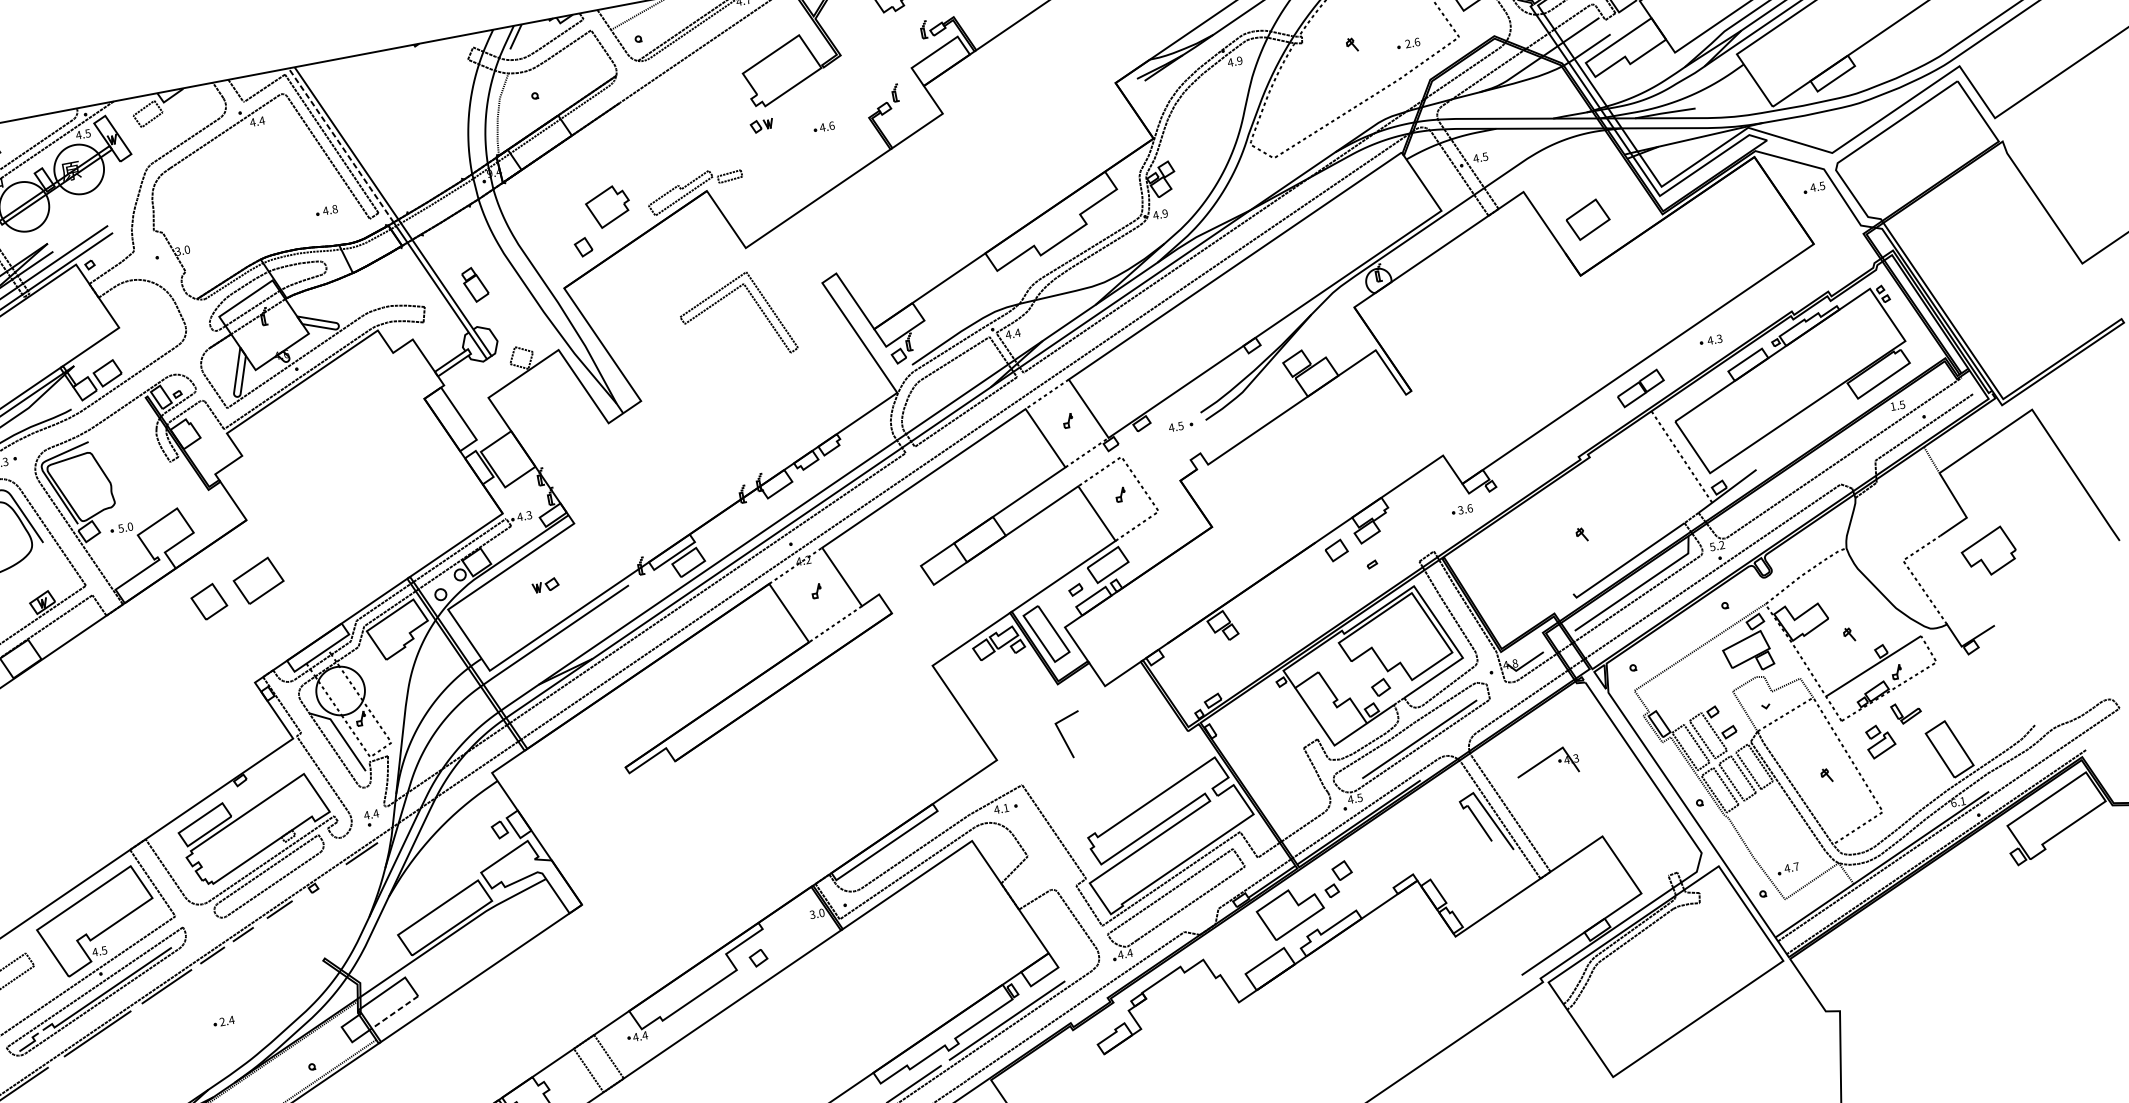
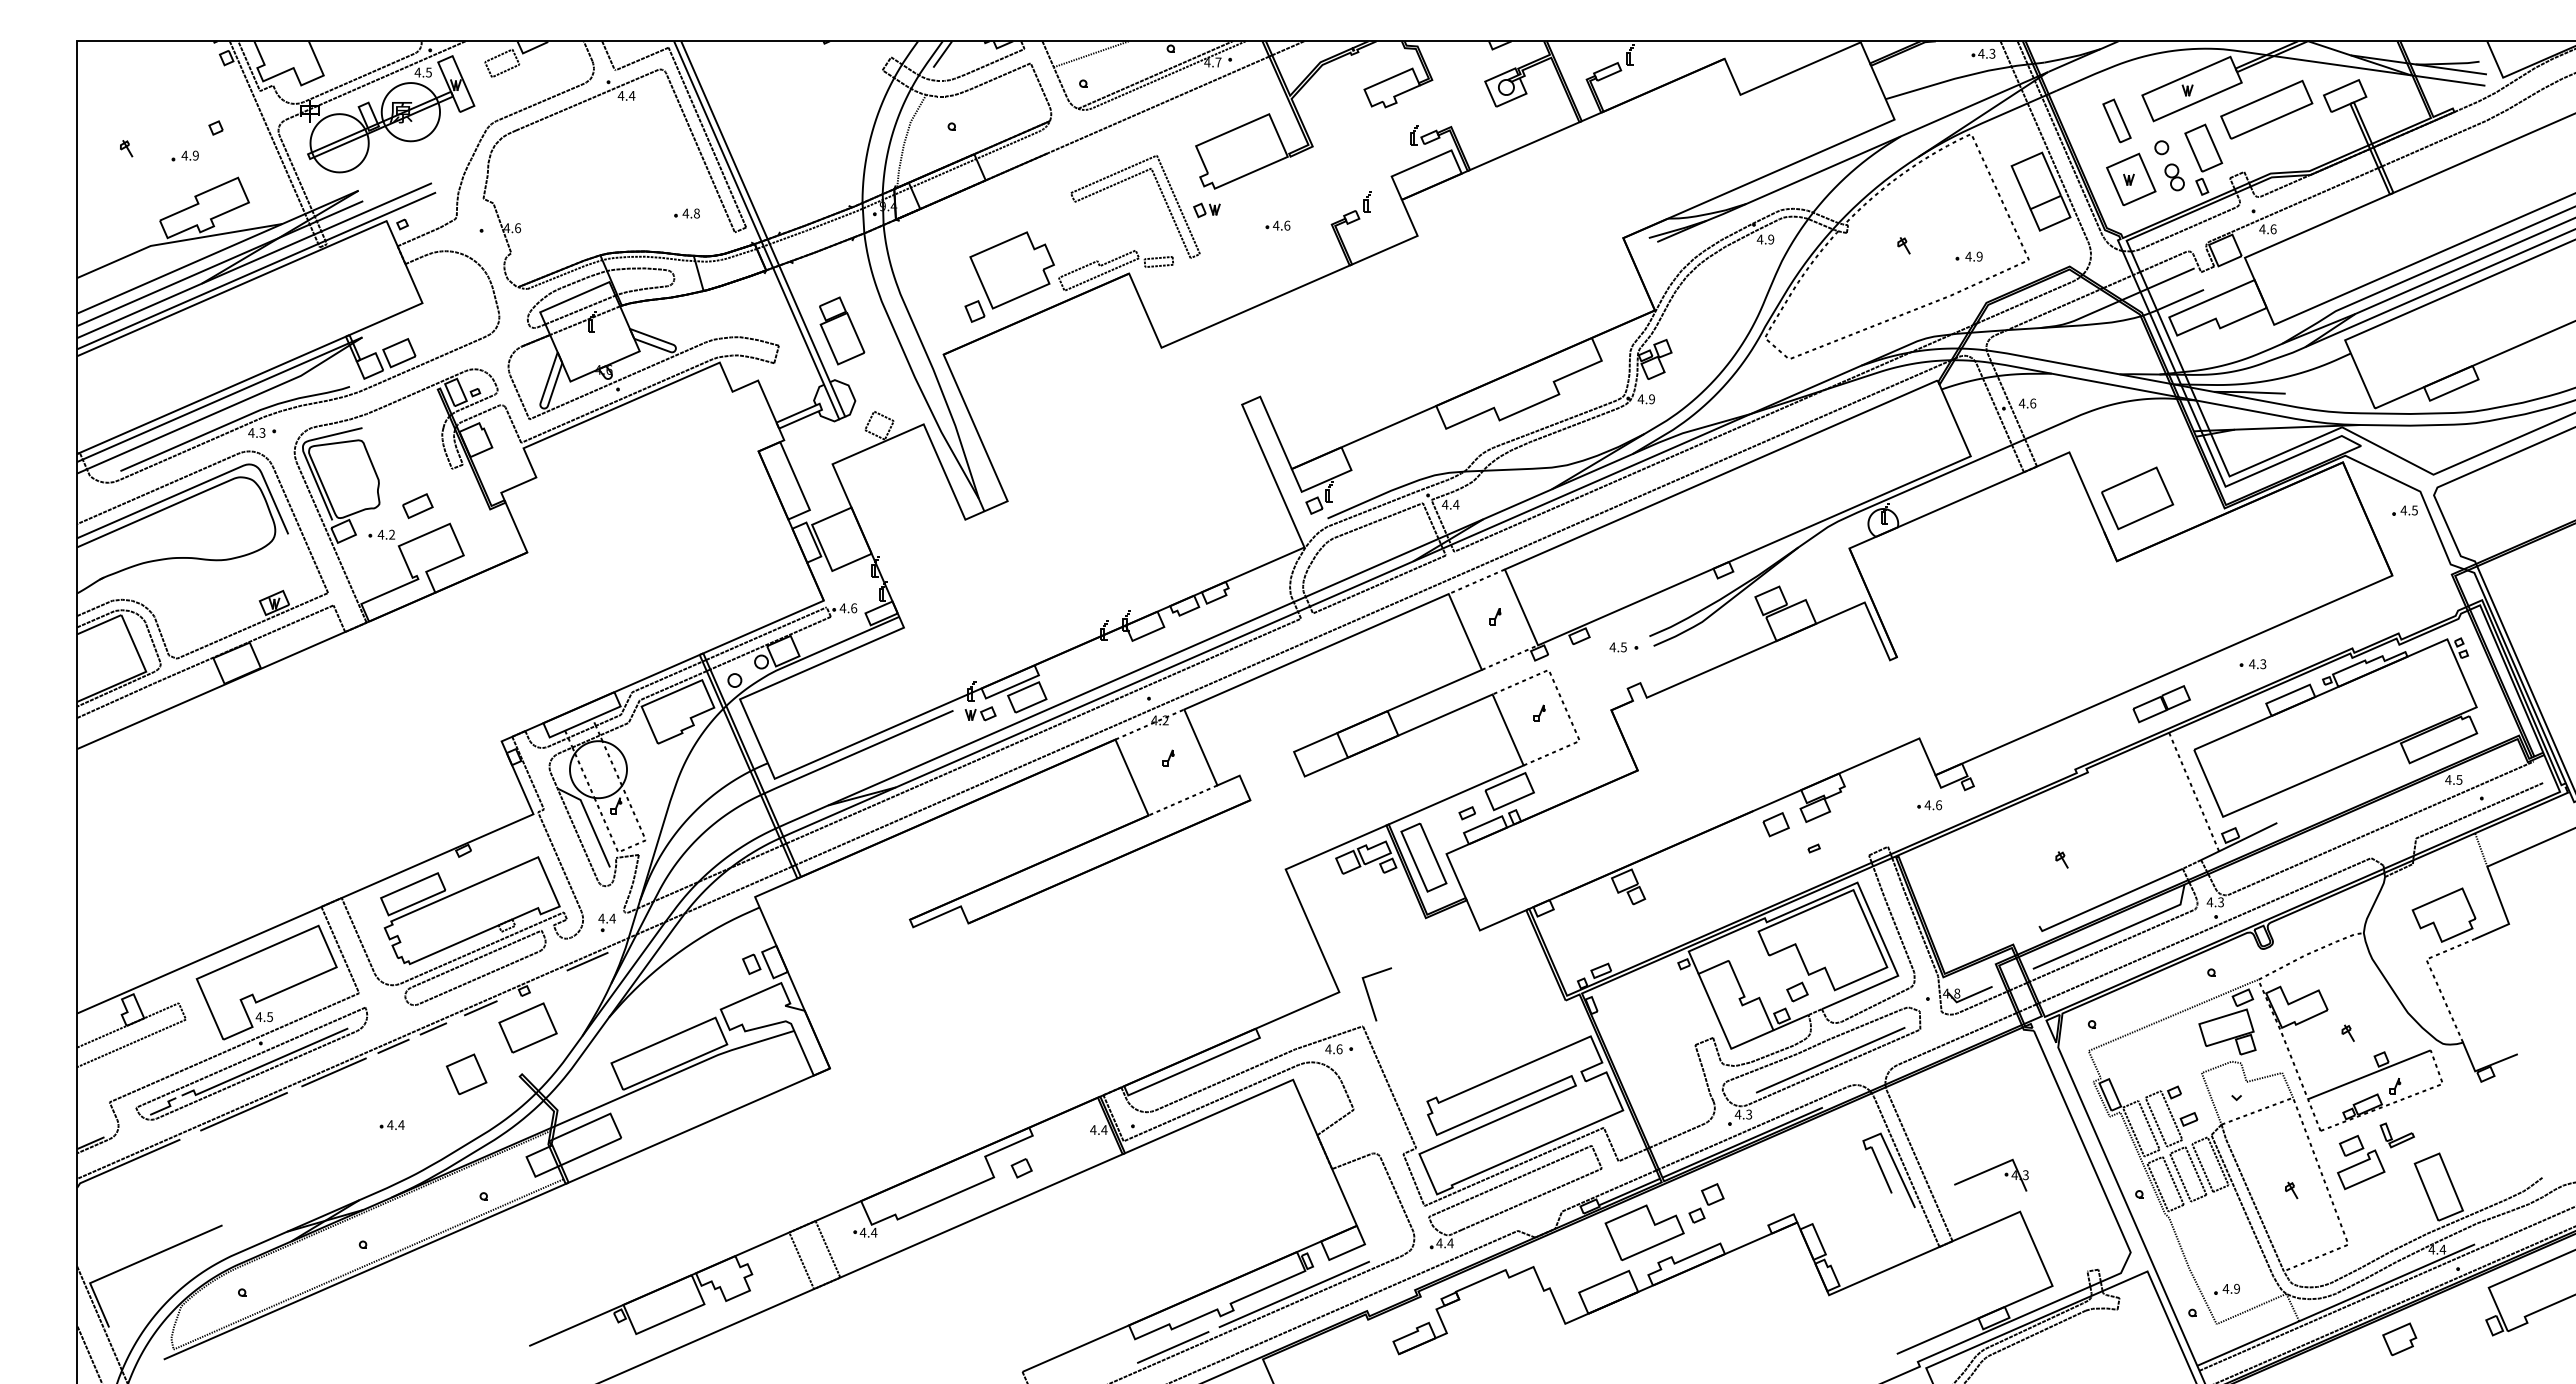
text: (1412, 42) -> (1973, 256), 2.6 -> 4.9
line: (340, 145) -> (717, 141), dashed -> solid
text: (1485, 156) -> (2033, 403), 4.5 -> 4.6
part: (607, 207) -> (1011, 270), size x1.67
part: (1587, 219) -> (2137, 498), size x1.43
text: (182, 250) -> (512, 228), 3.0 -> 4.6
part: (475, 284) -> (842, 330), size x1.67
part: (721, 300) -> (1122, 182), moved
text: (1893, 406) -> (2448, 779), 1.5 -> 4.5
part: (147, 499) -> (417, 506), added
text: (1460, 510) -> (1927, 805), 3.6 -> 4.6
text: (529, 515) -> (854, 608), 4.3 -> 4.6
text: (125, 527) -> (386, 534), 5.0 -> 4.2
text: (1717, 546) -> (2215, 902), 5.2 -> 4.3
part: (1988, 551) -> (2443, 914), moved
part: (258, 580) -> (527, 1027), moved
part: (545, 585) -> (980, 713), moved
part: (209, 601) -> (466, 1074), moved
line: (1064, 737) -> (1369, 995), moved
part: (1880, 741) -> (2361, 1162), size x1.43
part: (1547, 763) -> (1991, 1174), moved
text: (1360, 796) -> (1749, 1113), 4.5 -> 4.3
text: (1958, 801) -> (2437, 1249), 6.1 -> 4.4
text: (1006, 808) -> (1339, 1049), 4.1 -> 4.6
text: (1796, 866) -> (2237, 1288), 4.7 -> 4.9
part: (1940, 883) -> (2399, 1339), added
text: (816, 913) -> (1098, 1129), 3.0 -> 4.4
line: (394, 1012) -> (590, 1151), dashed -> solid
text: (222, 1021) -> (390, 1124), 2.4 -> 4.4

